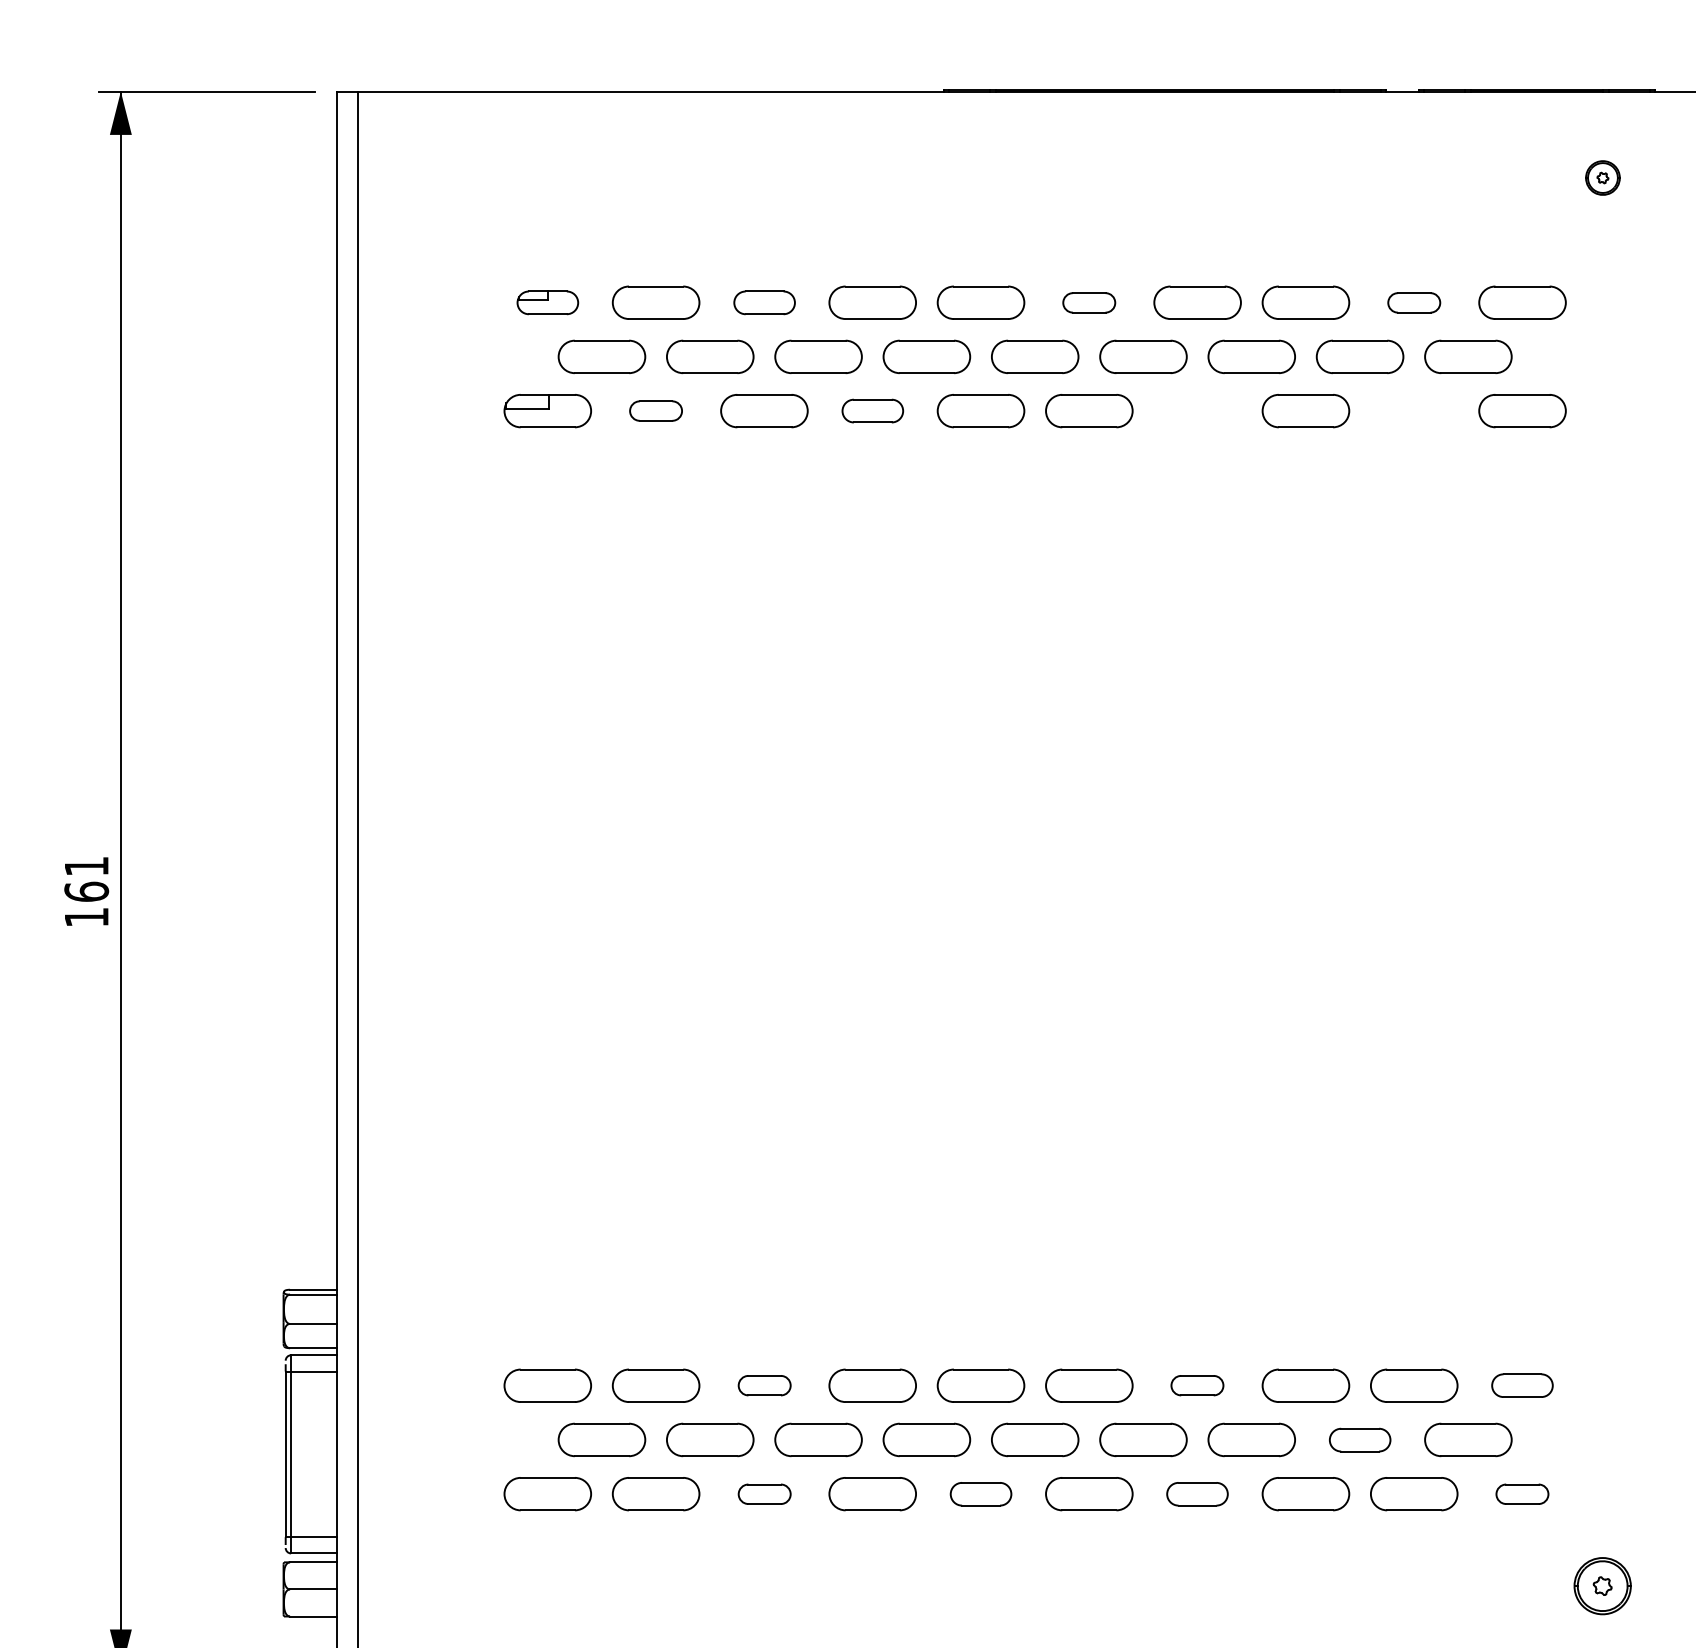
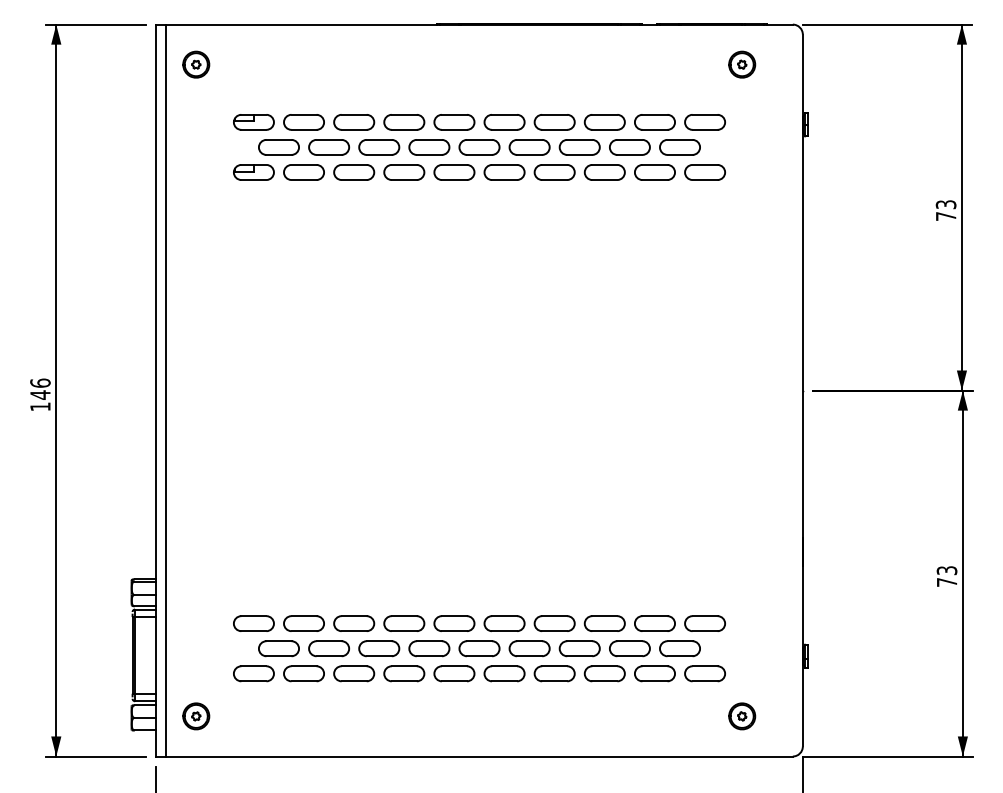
part: (423, 177) -> (196, 64), added
part: (1603, 177) -> (742, 64), size x1.67
part: (546, 303) -> (253, 122), size x1.43
part: (765, 303) -> (354, 122), size x1.43
part: (1089, 303) -> (504, 122), size x1.67
part: (1413, 303) -> (654, 122), size x1.67
part: (654, 411) -> (303, 172), size x1.67
part: (873, 411) -> (404, 172), size x1.43
part: (1197, 411) -> (554, 172), added
part: (1413, 411) -> (654, 172), added
text: (86, 877) -> (40, 388), 161 -> 146
part: (765, 1385) -> (354, 623), size x1.67
part: (1197, 1385) -> (554, 623), size x1.67
part: (1521, 1385) -> (704, 623), size x1.43
part: (1359, 1439) -> (629, 648), size x1.43
part: (765, 1493) -> (354, 673), size x1.67
part: (981, 1493) -> (454, 673), size x1.43
part: (1197, 1493) -> (554, 673), size x1.43
part: (1521, 1493) -> (704, 673), size x1.67
part: (423, 1586) -> (196, 716), added

